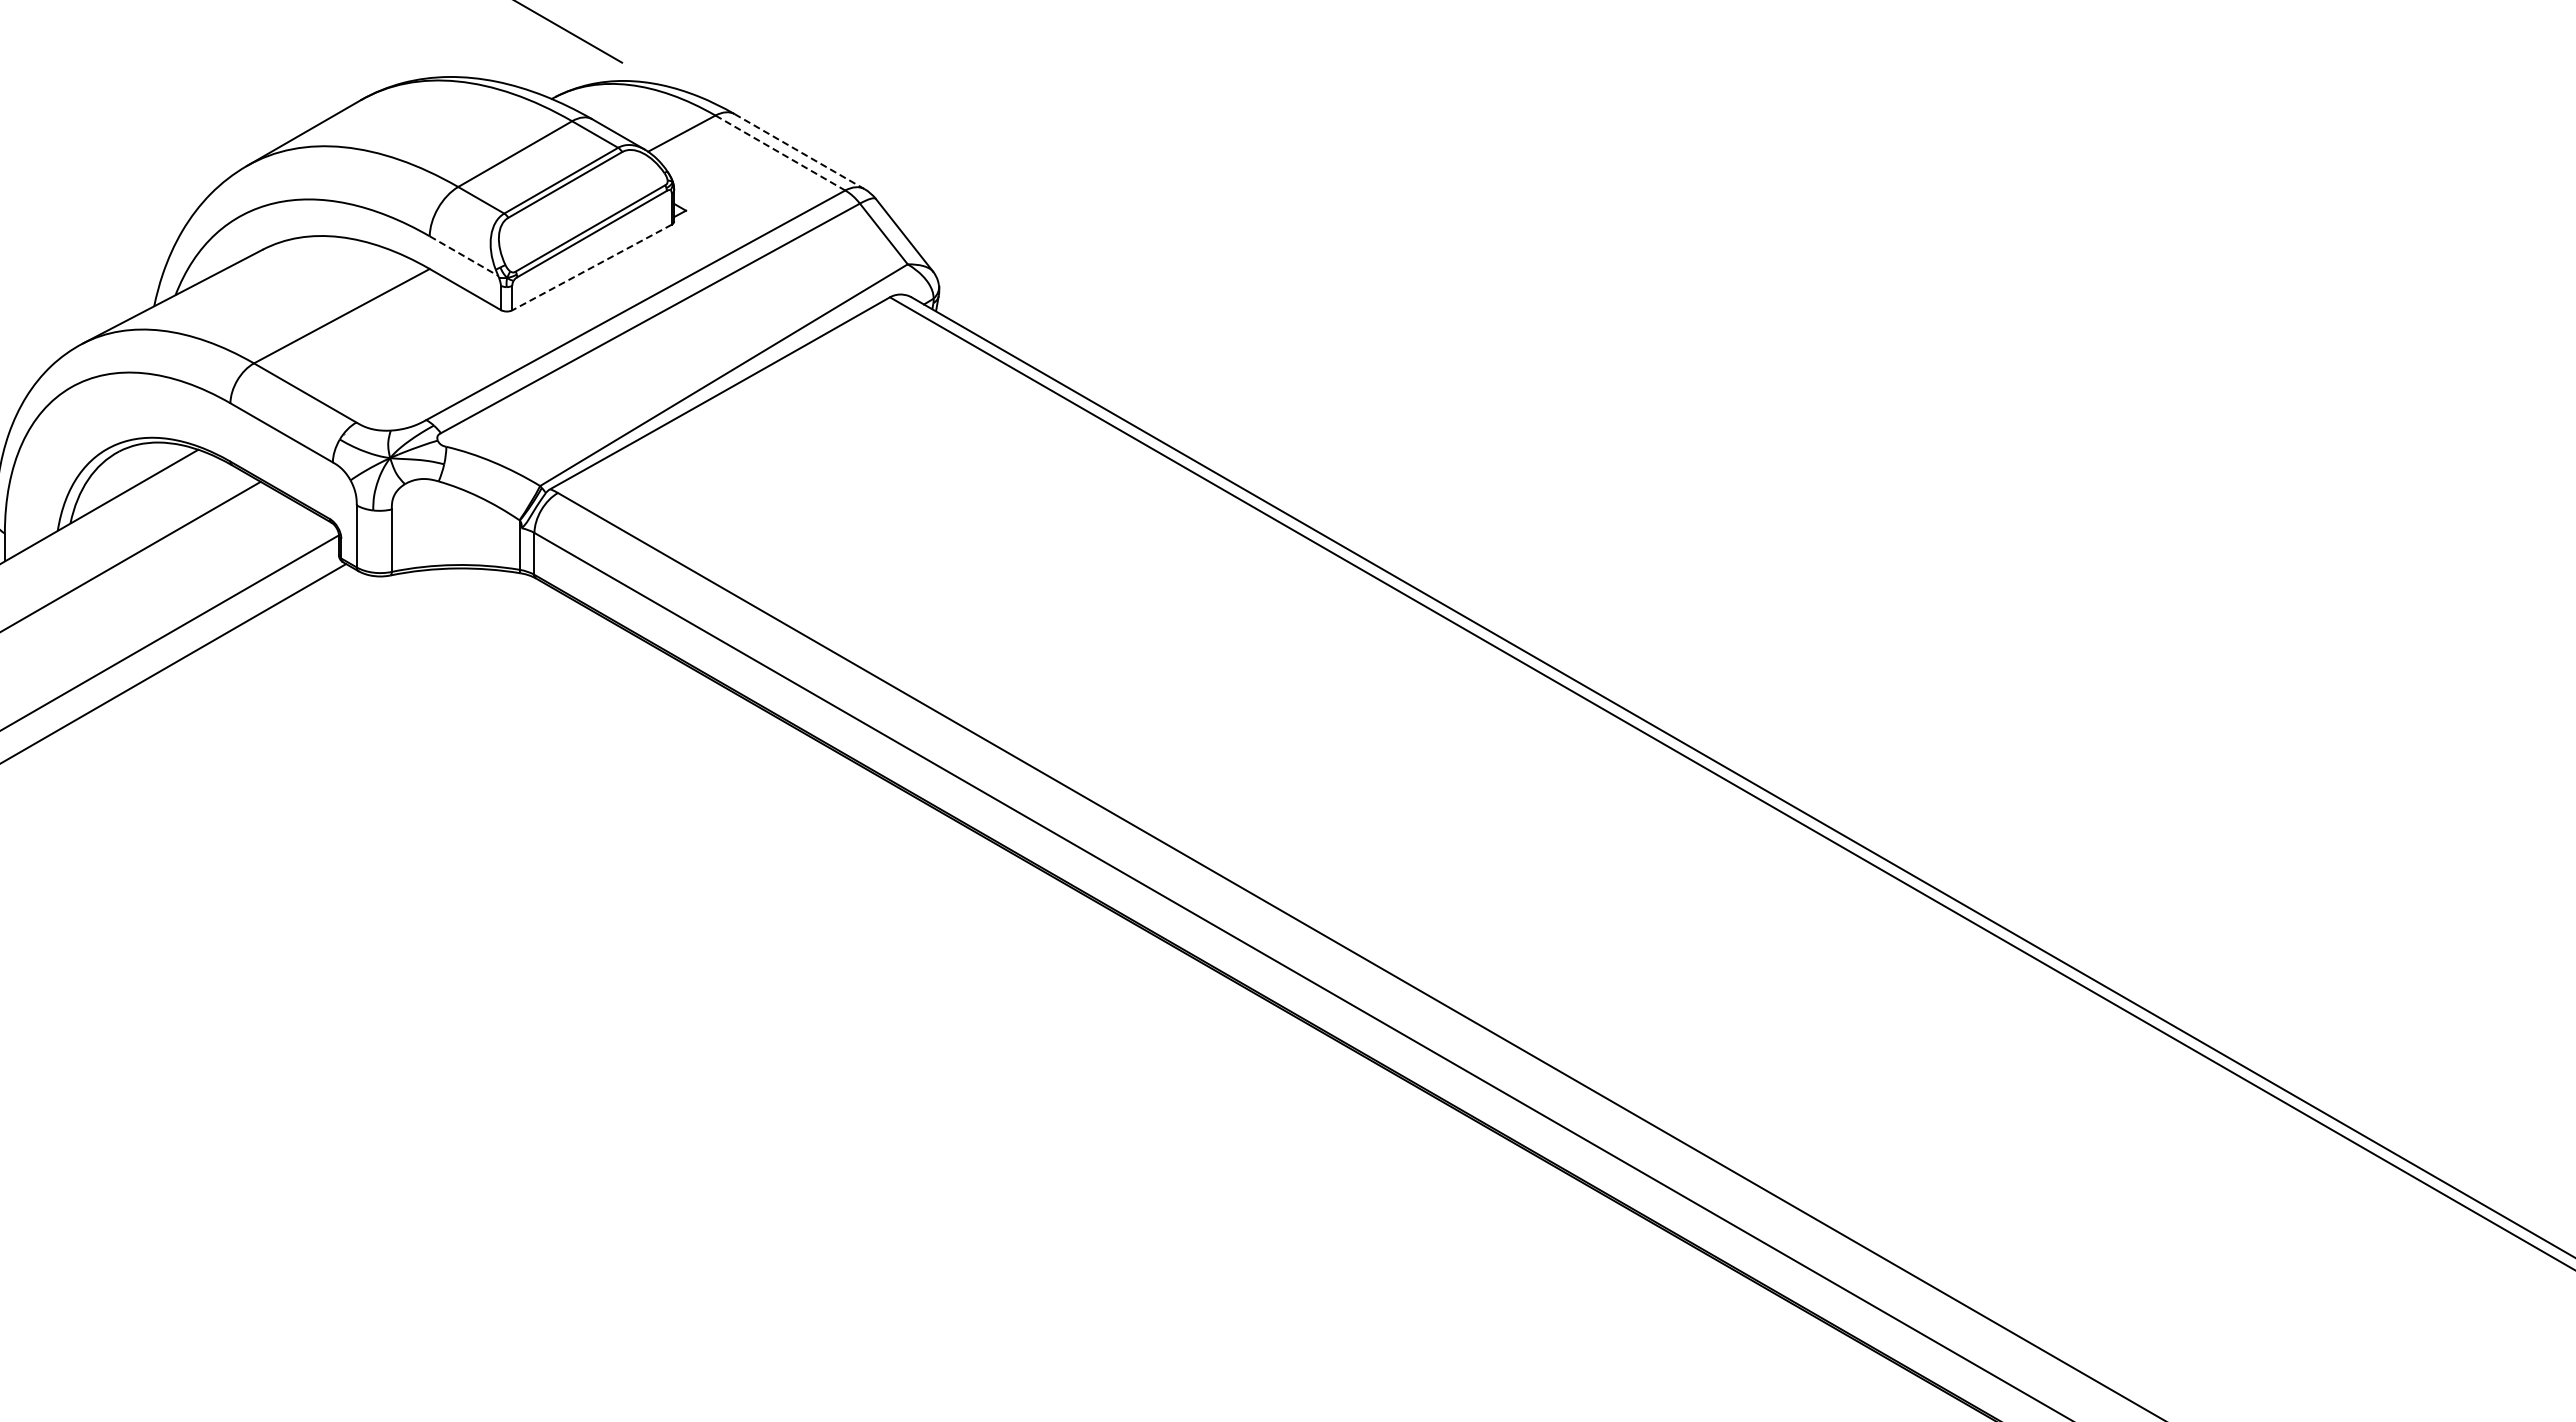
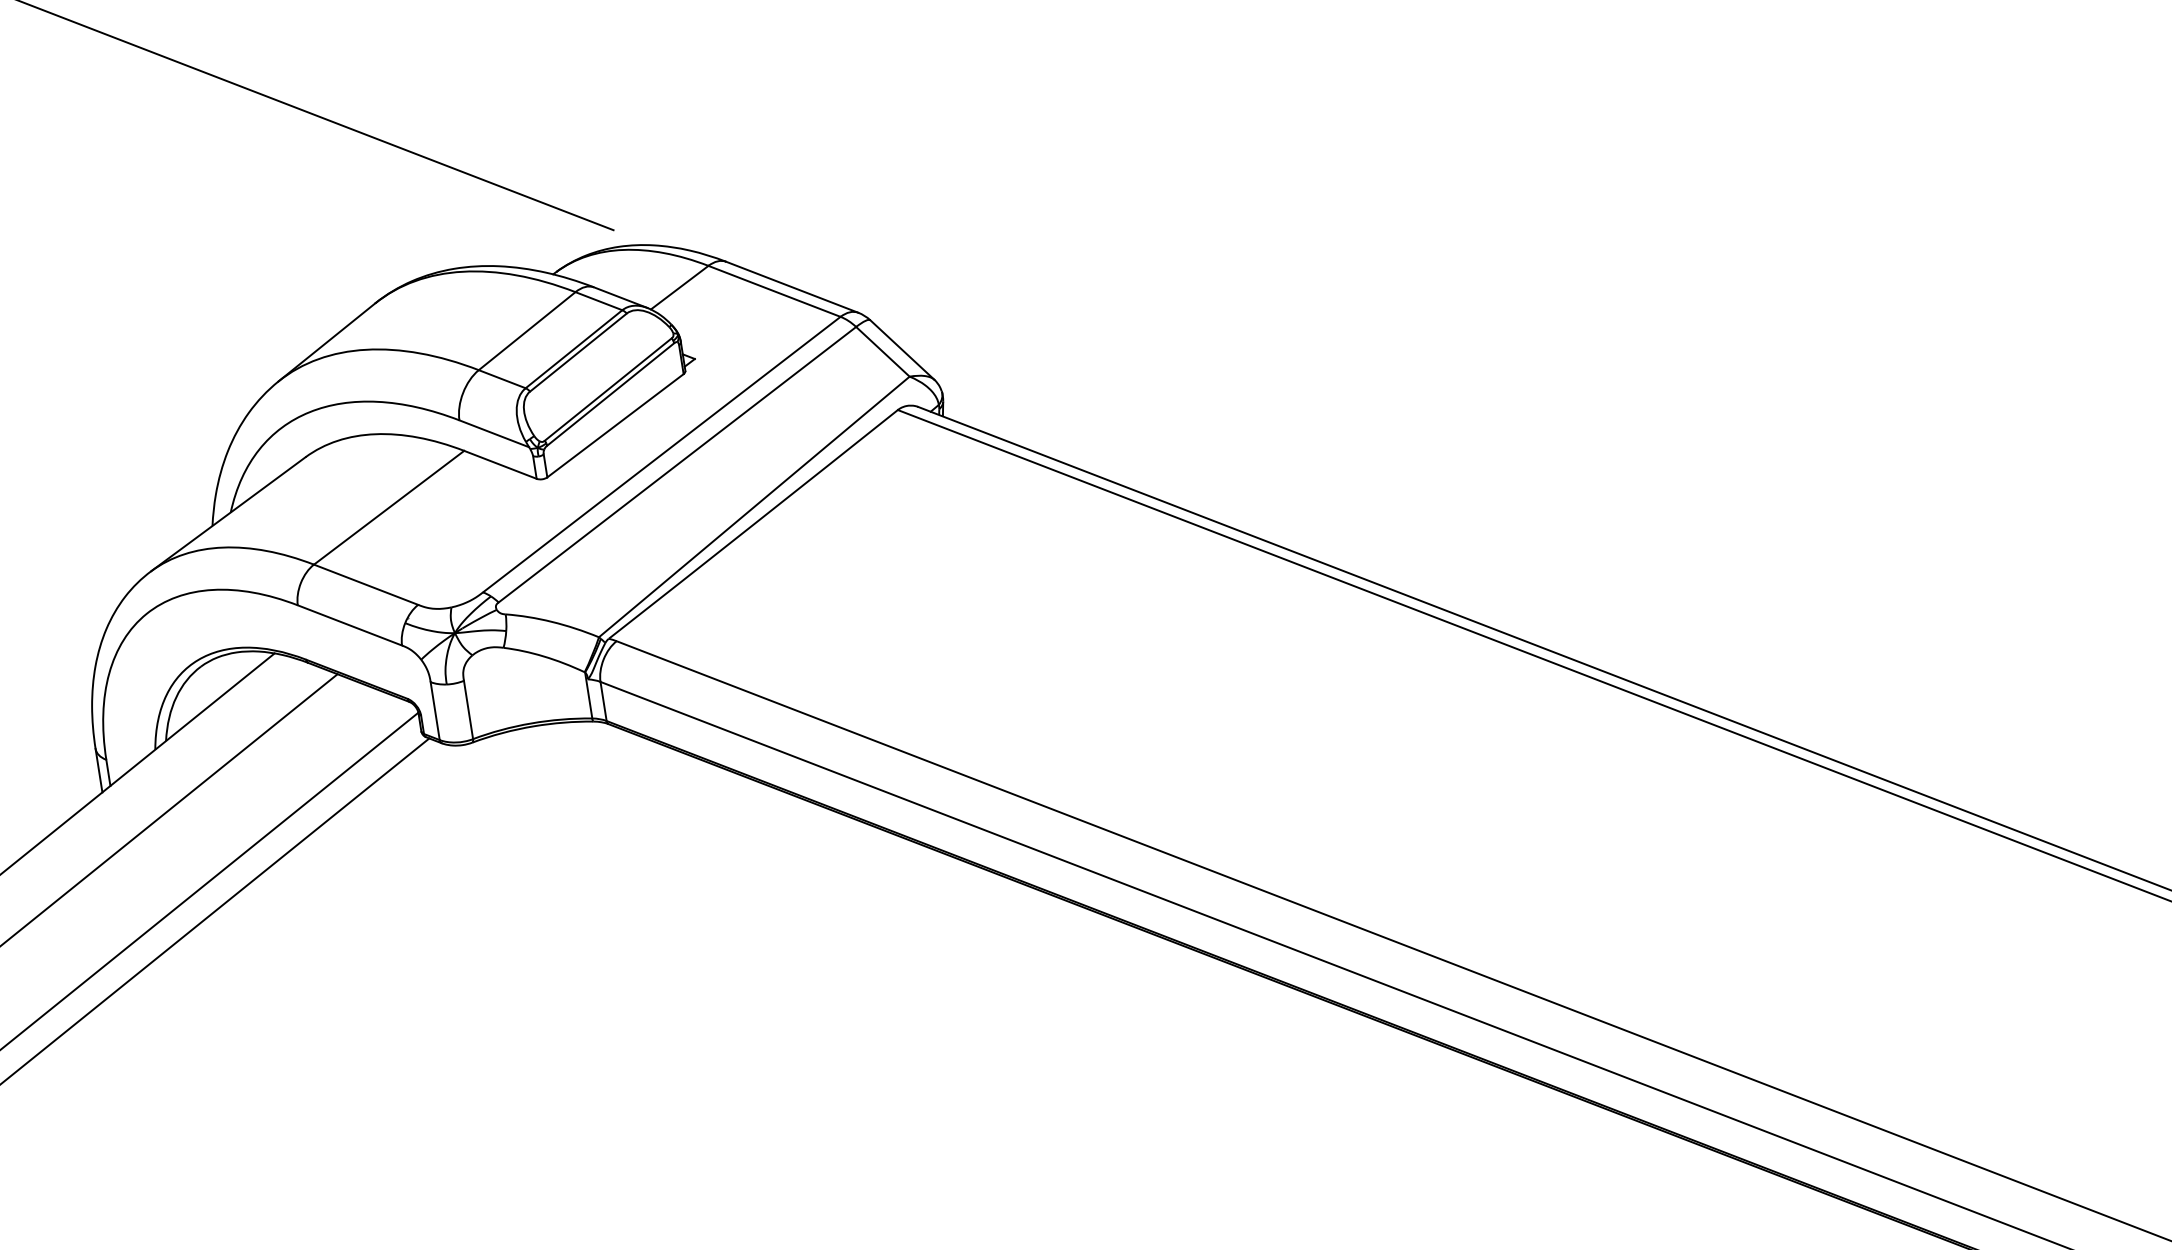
line: (799, 151) -> (792, 287), dashed -> solid
line: (780, 153) -> (774, 291), dashed -> solid
line: (464, 256) -> (494, 434), dashed -> solid
line: (591, 267) -> (614, 425), dashed -> solid

